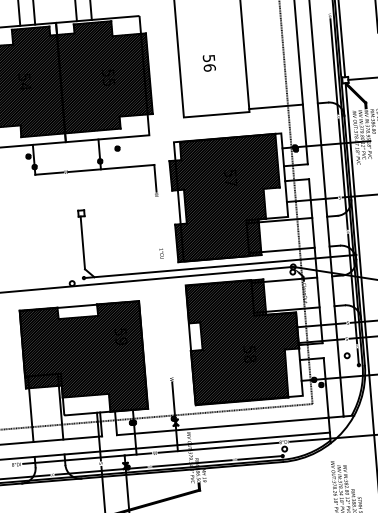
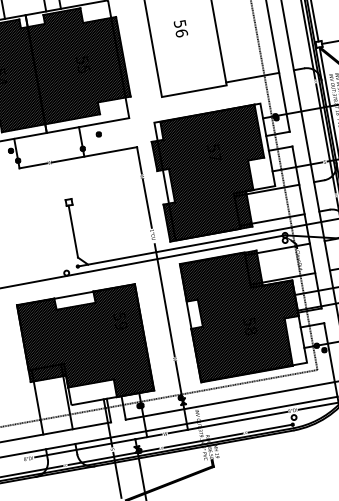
text: (208, 63) -> (180, 29), moved
line: (159, 221) -> (147, 202), added
line: (166, 319) -> (163, 299), added

